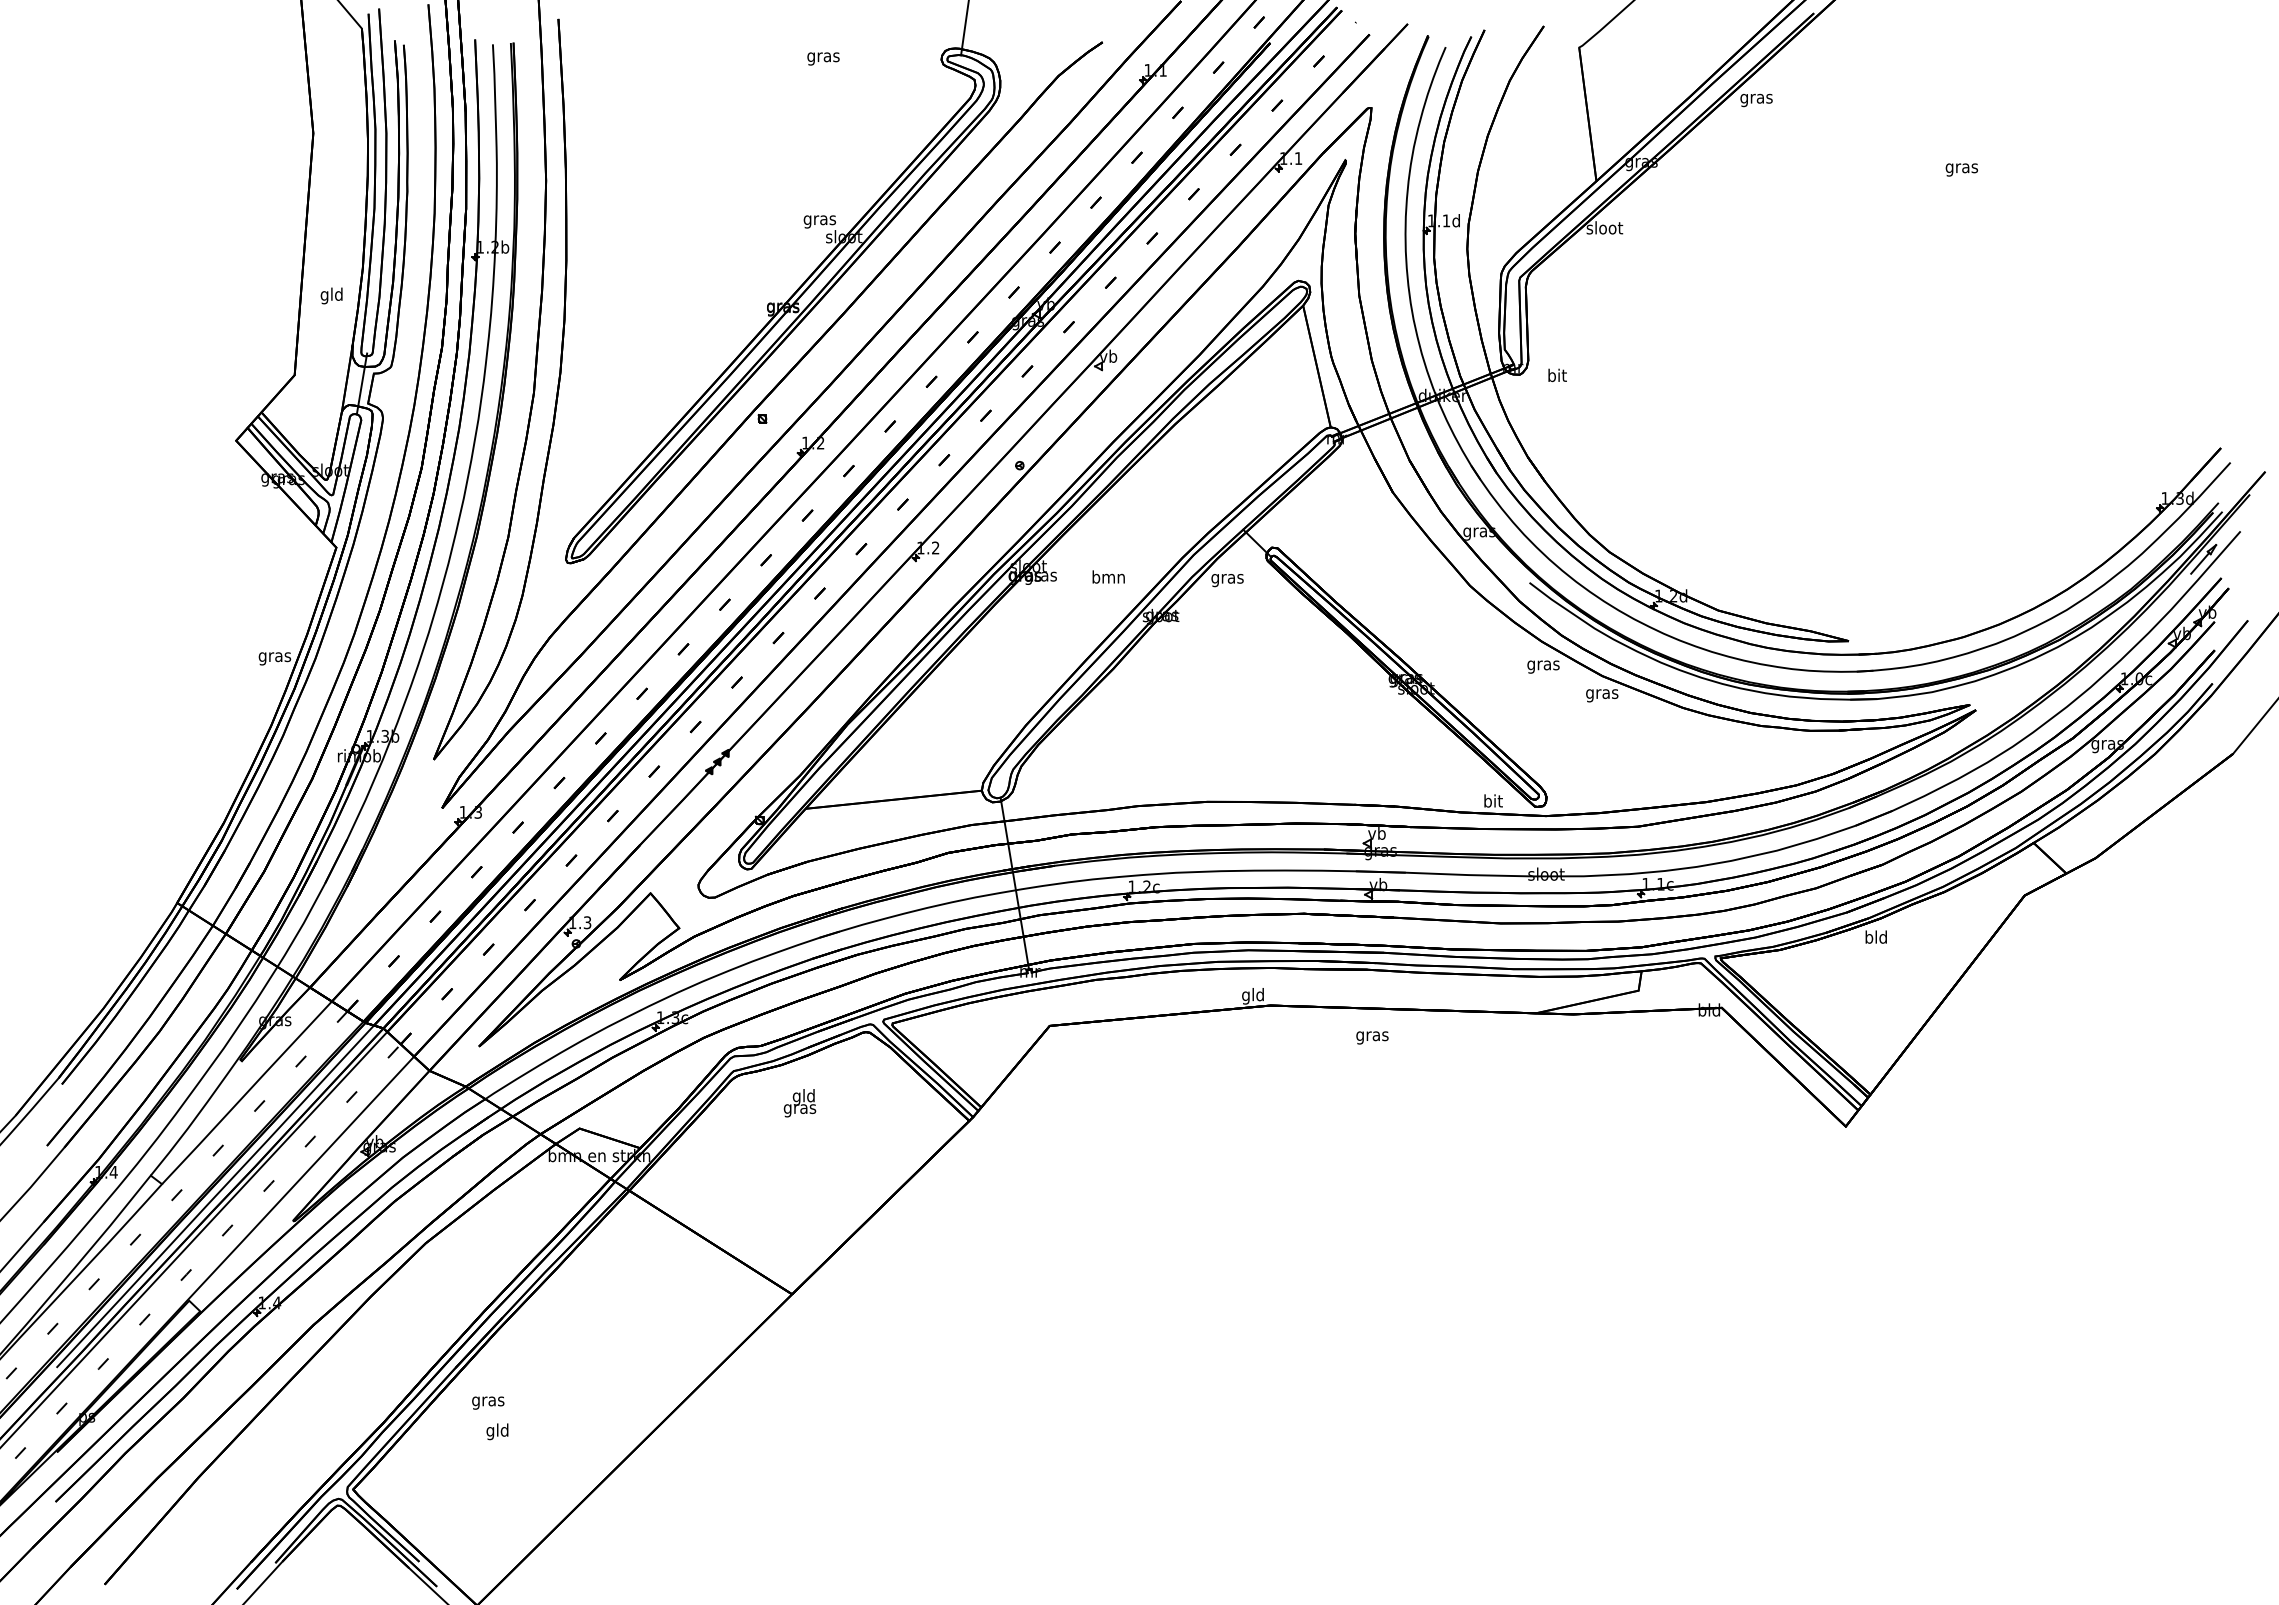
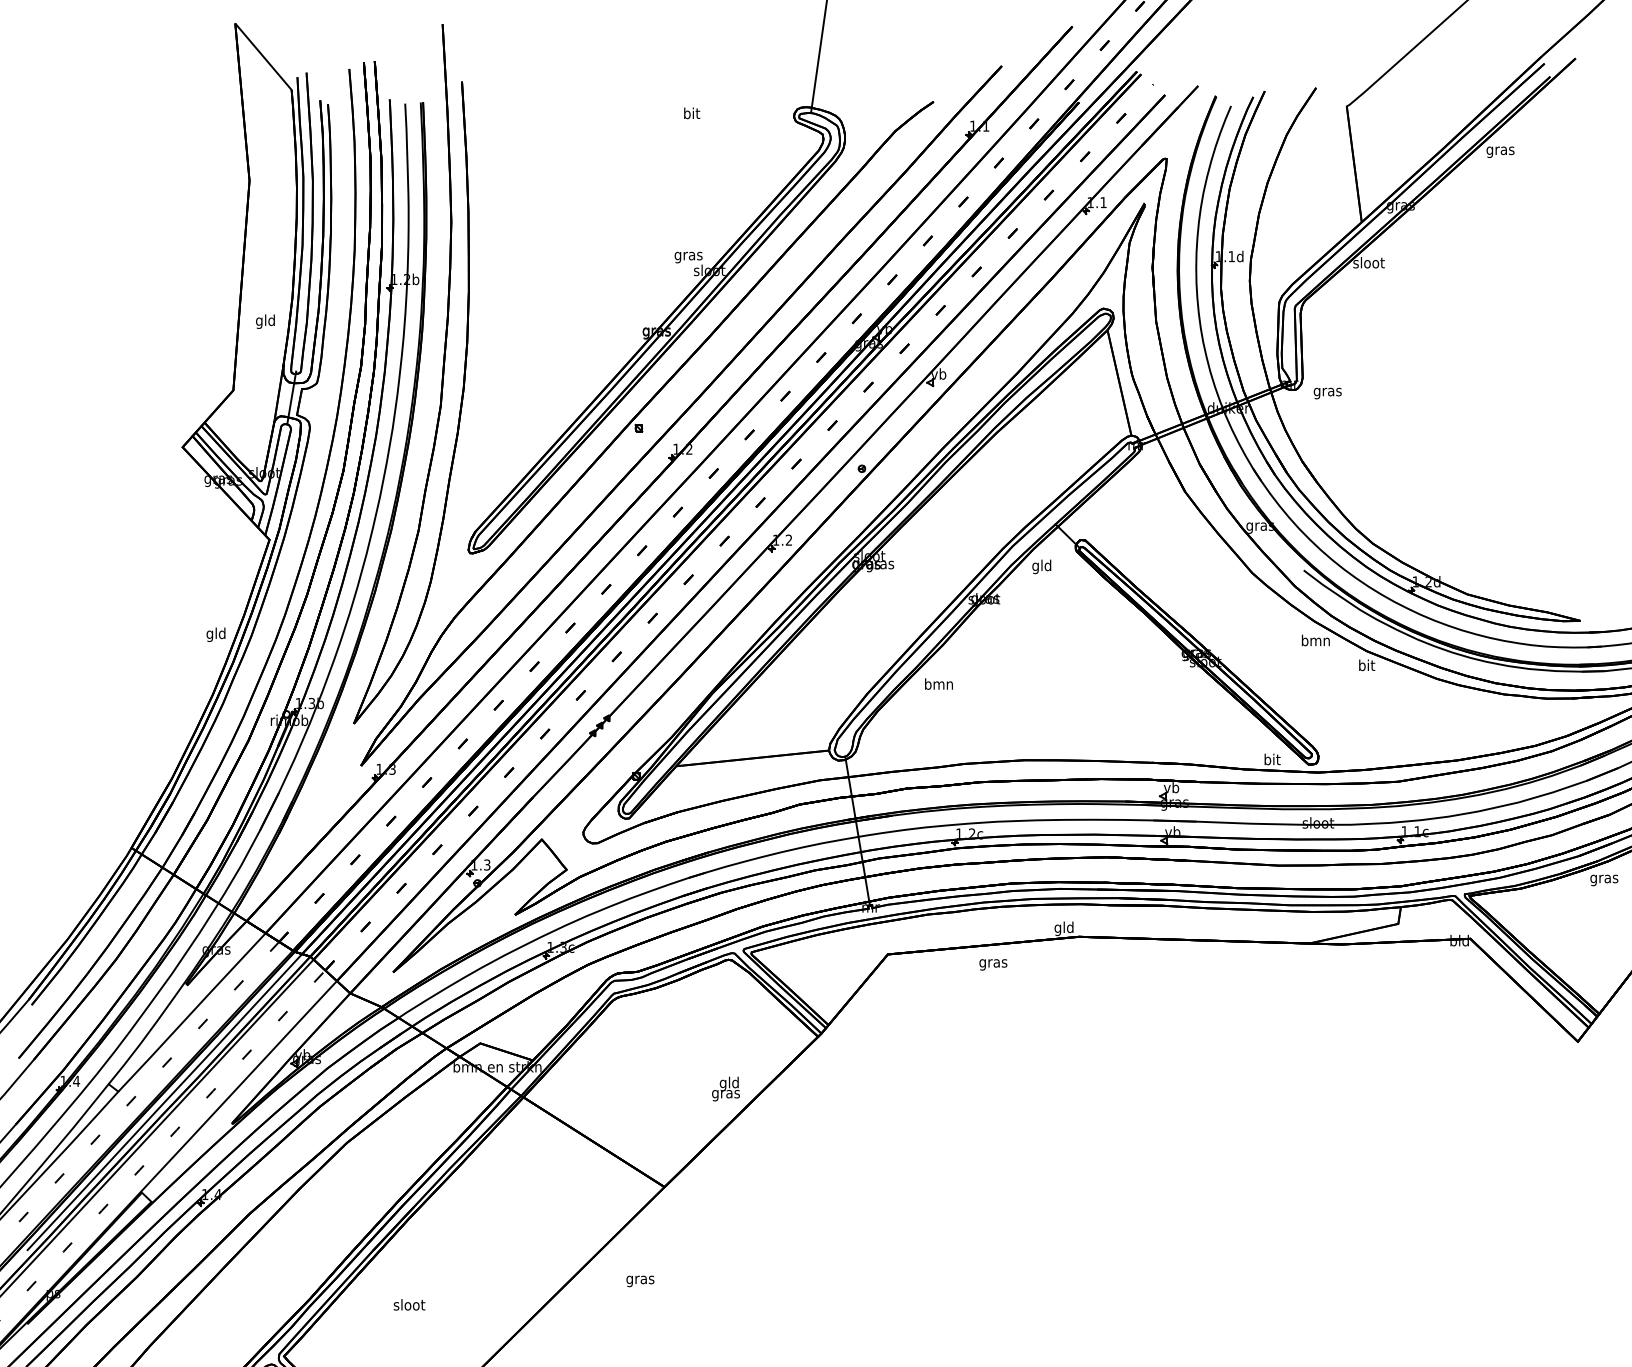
text: (823, 56) -> (691, 114), gras -> bit
text: (1557, 376) -> (1327, 391), bit -> gras
text: (1108, 576) -> (938, 683), moved
text: (1227, 578) -> (1041, 566), gras -> gld
text: (274, 656) -> (215, 634), gras -> gld
text: (1543, 665) -> (1315, 642), gras -> bmn
text: (1602, 693) -> (1366, 666), gras -> bit
text: (1876, 938) -> (1604, 878), bld -> gras
text: (1372, 1037) -> (993, 964), moved
text: (799, 1103) -> (725, 1089), moved
text: (488, 1402) -> (640, 1280), moved
text: (497, 1431) -> (409, 1306), gld -> sloot

